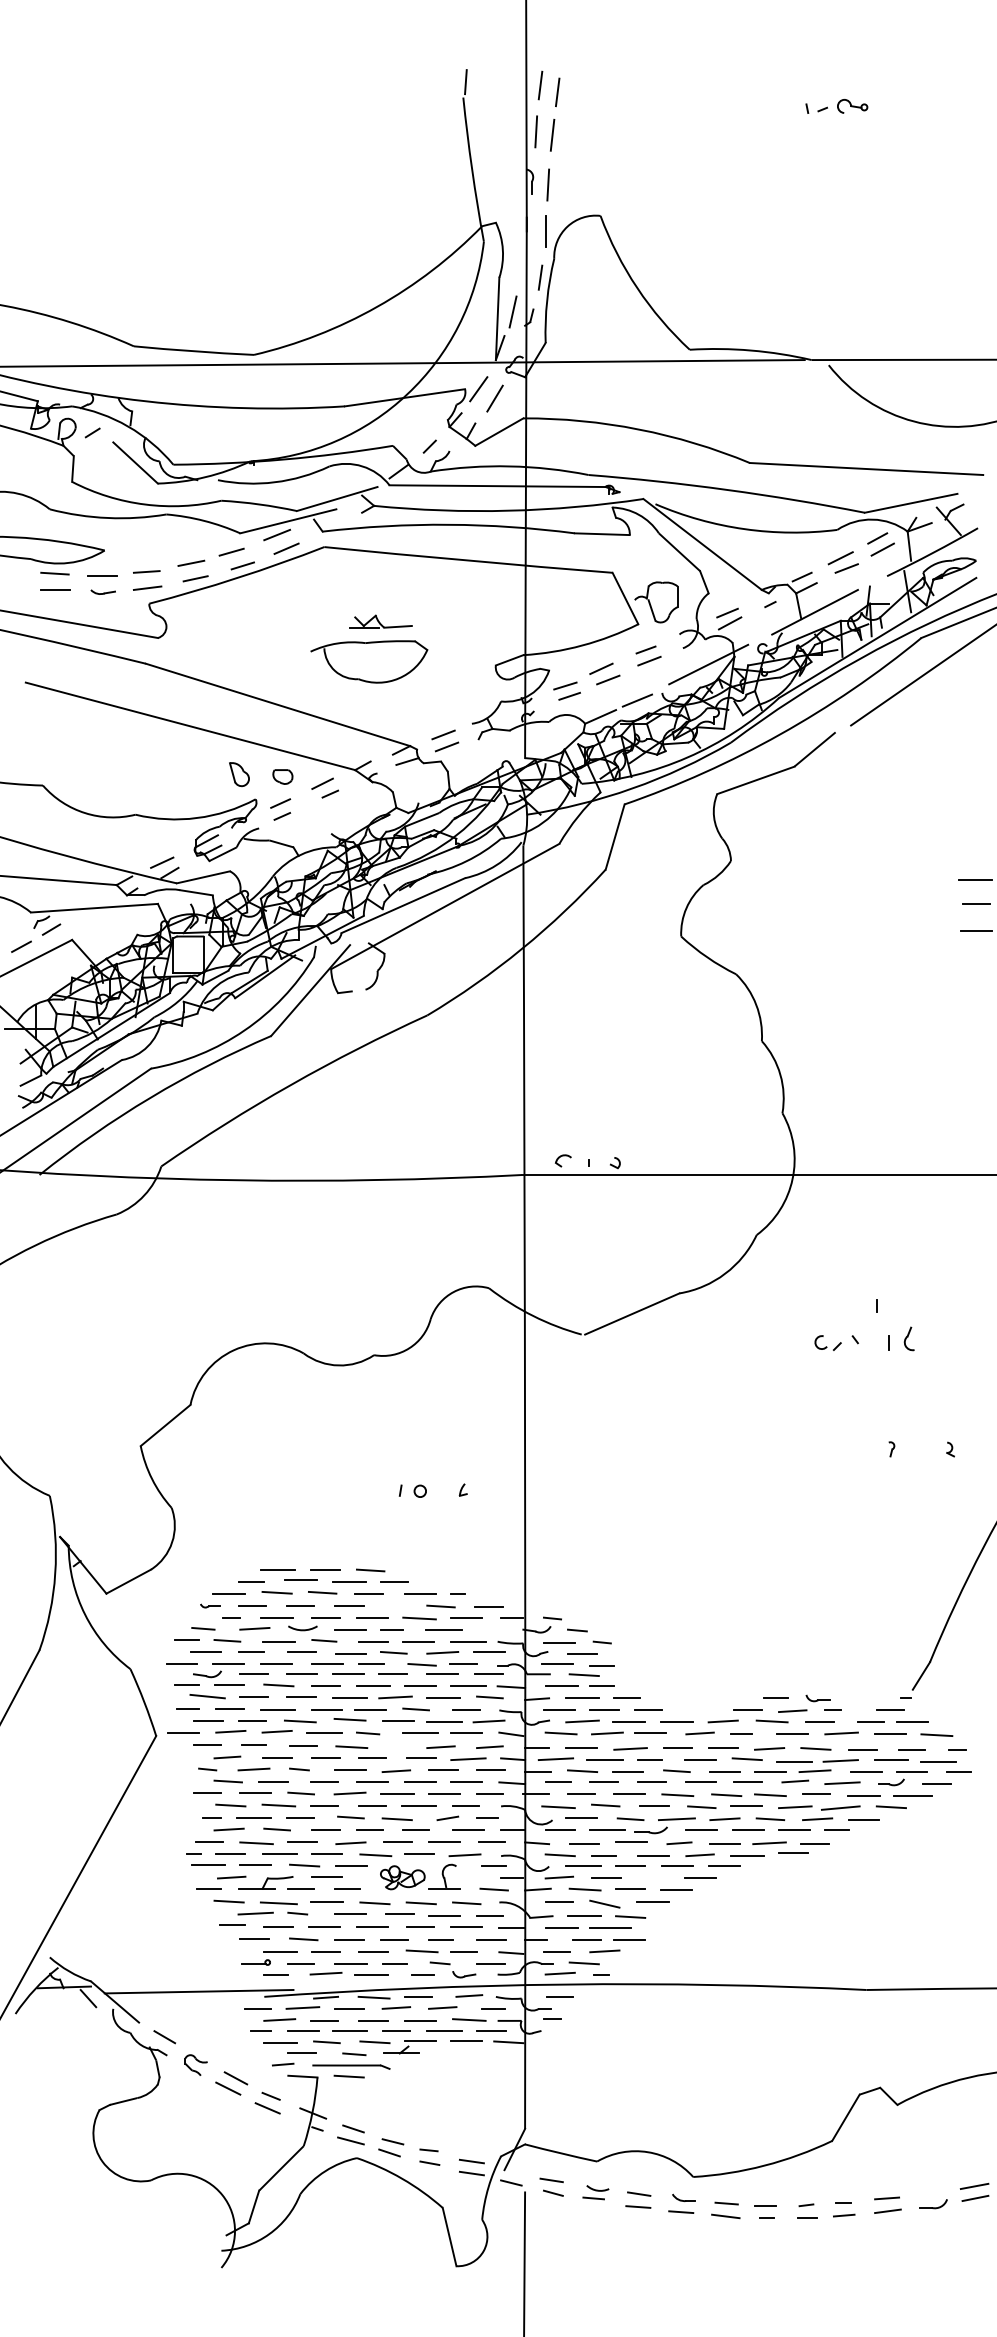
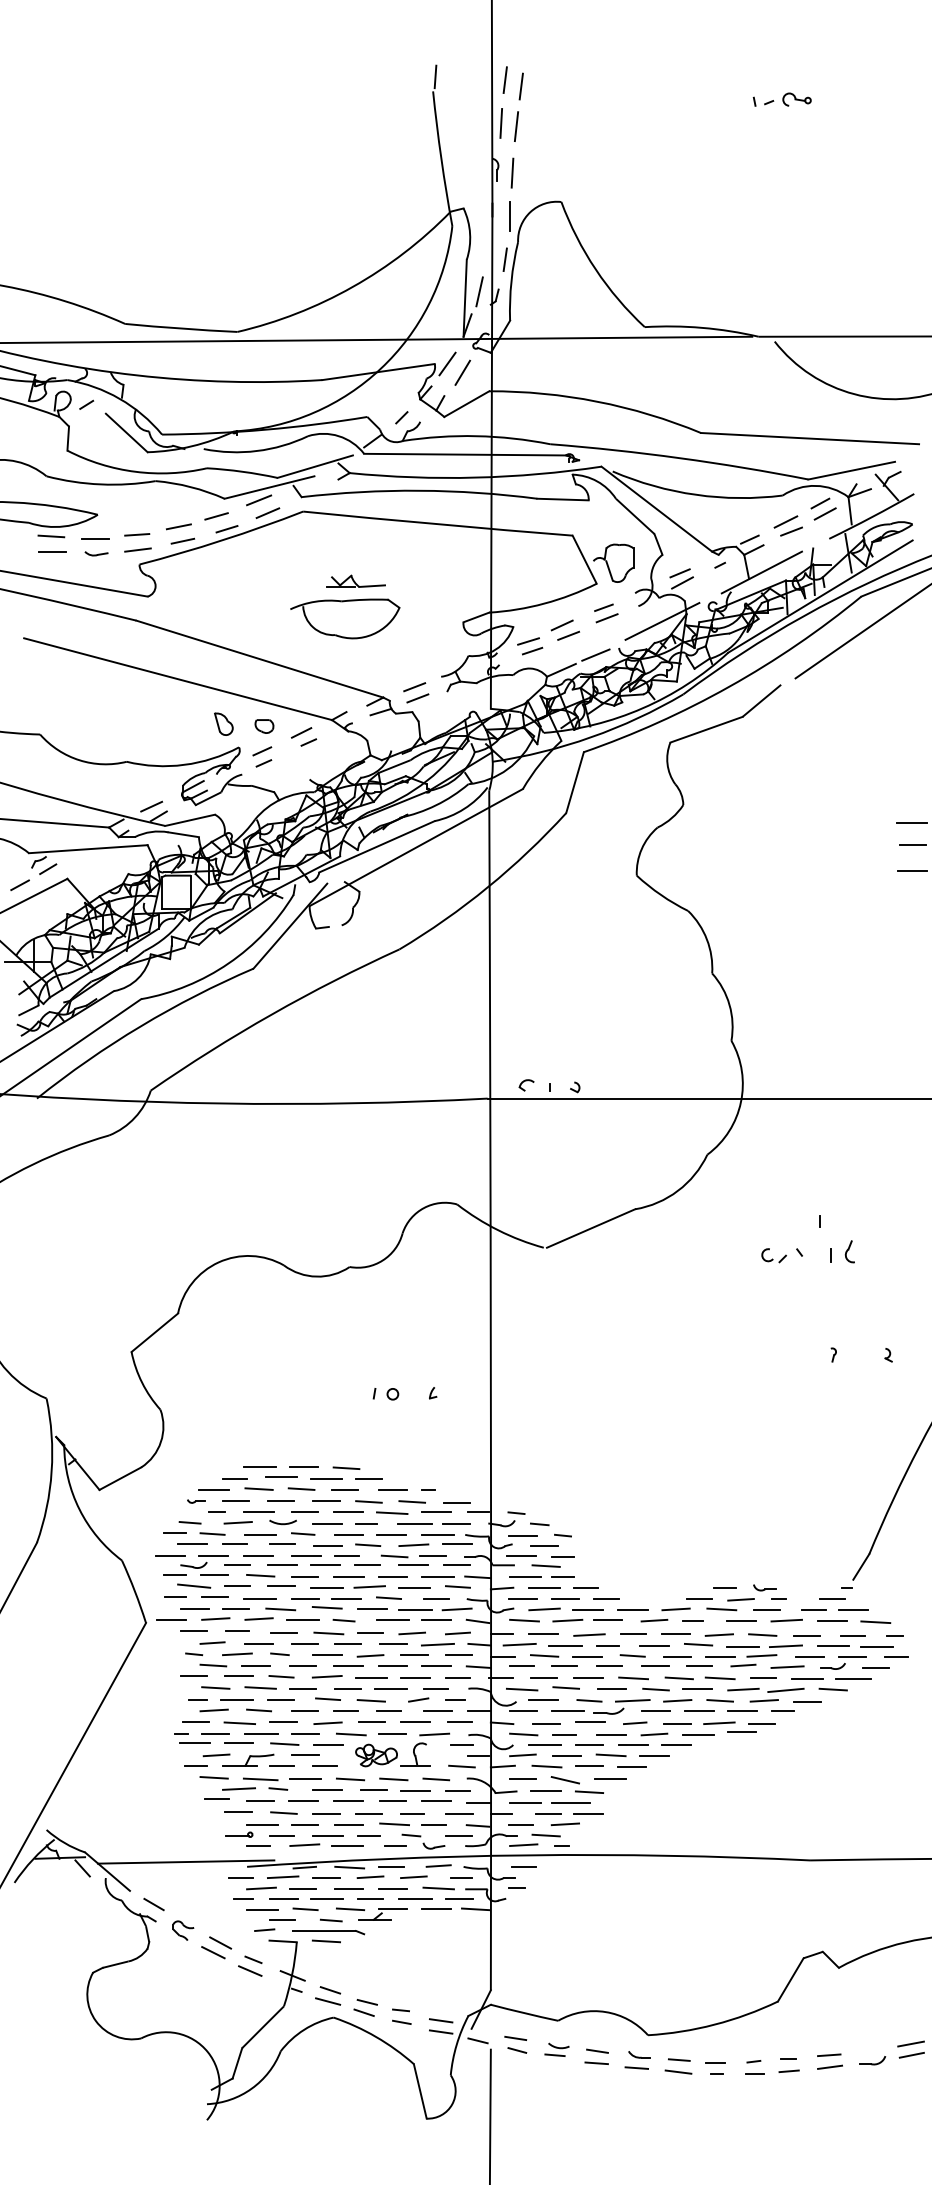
line: (394, 1606) -> (368, 1501), added
line: (487, 1629) -> (455, 1523), added
line: (396, 1746) -> (370, 1632), added
line: (653, 1877) -> (610, 1755), added

